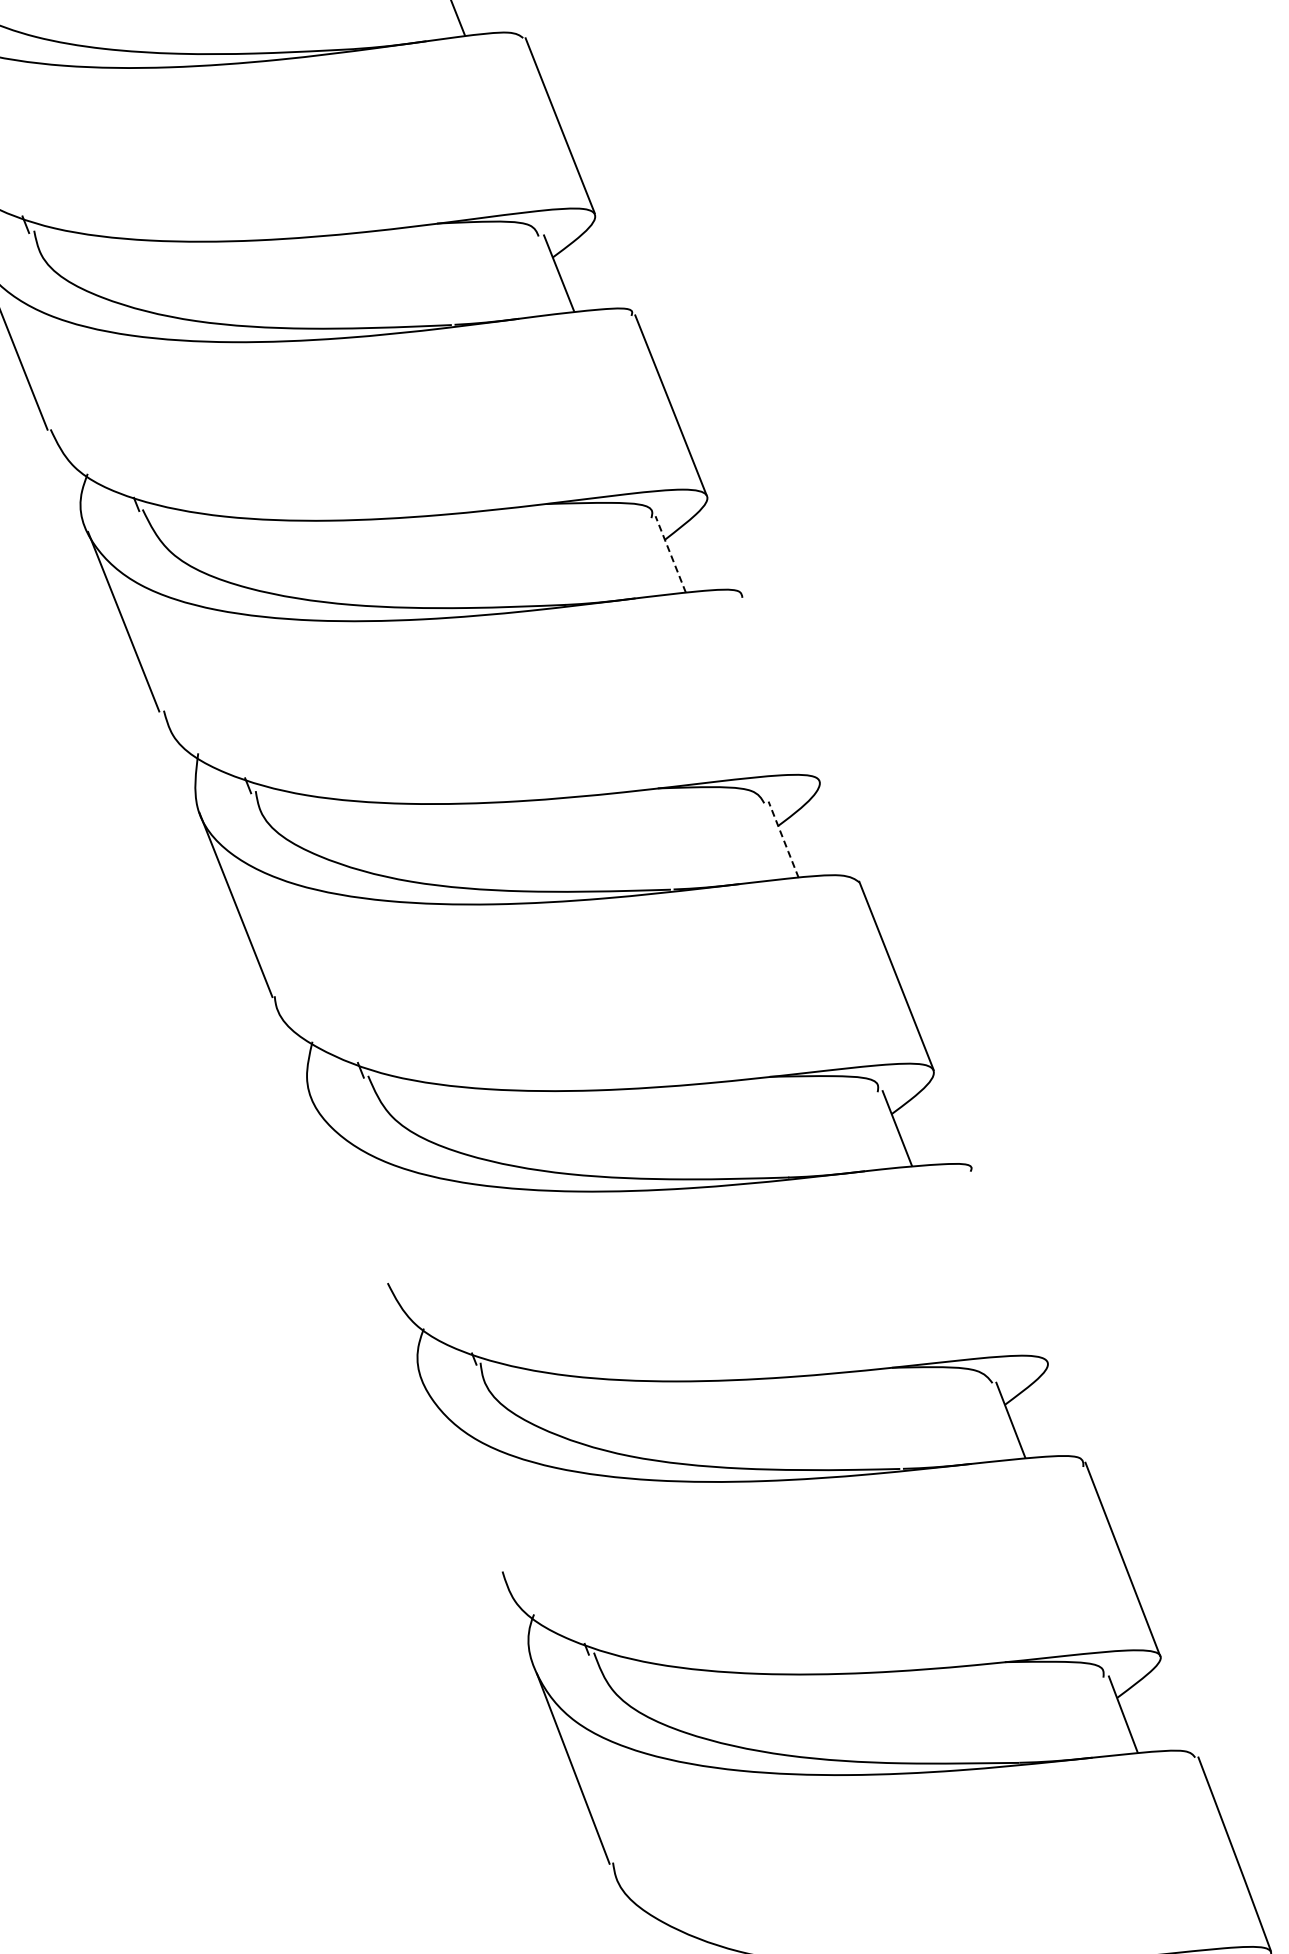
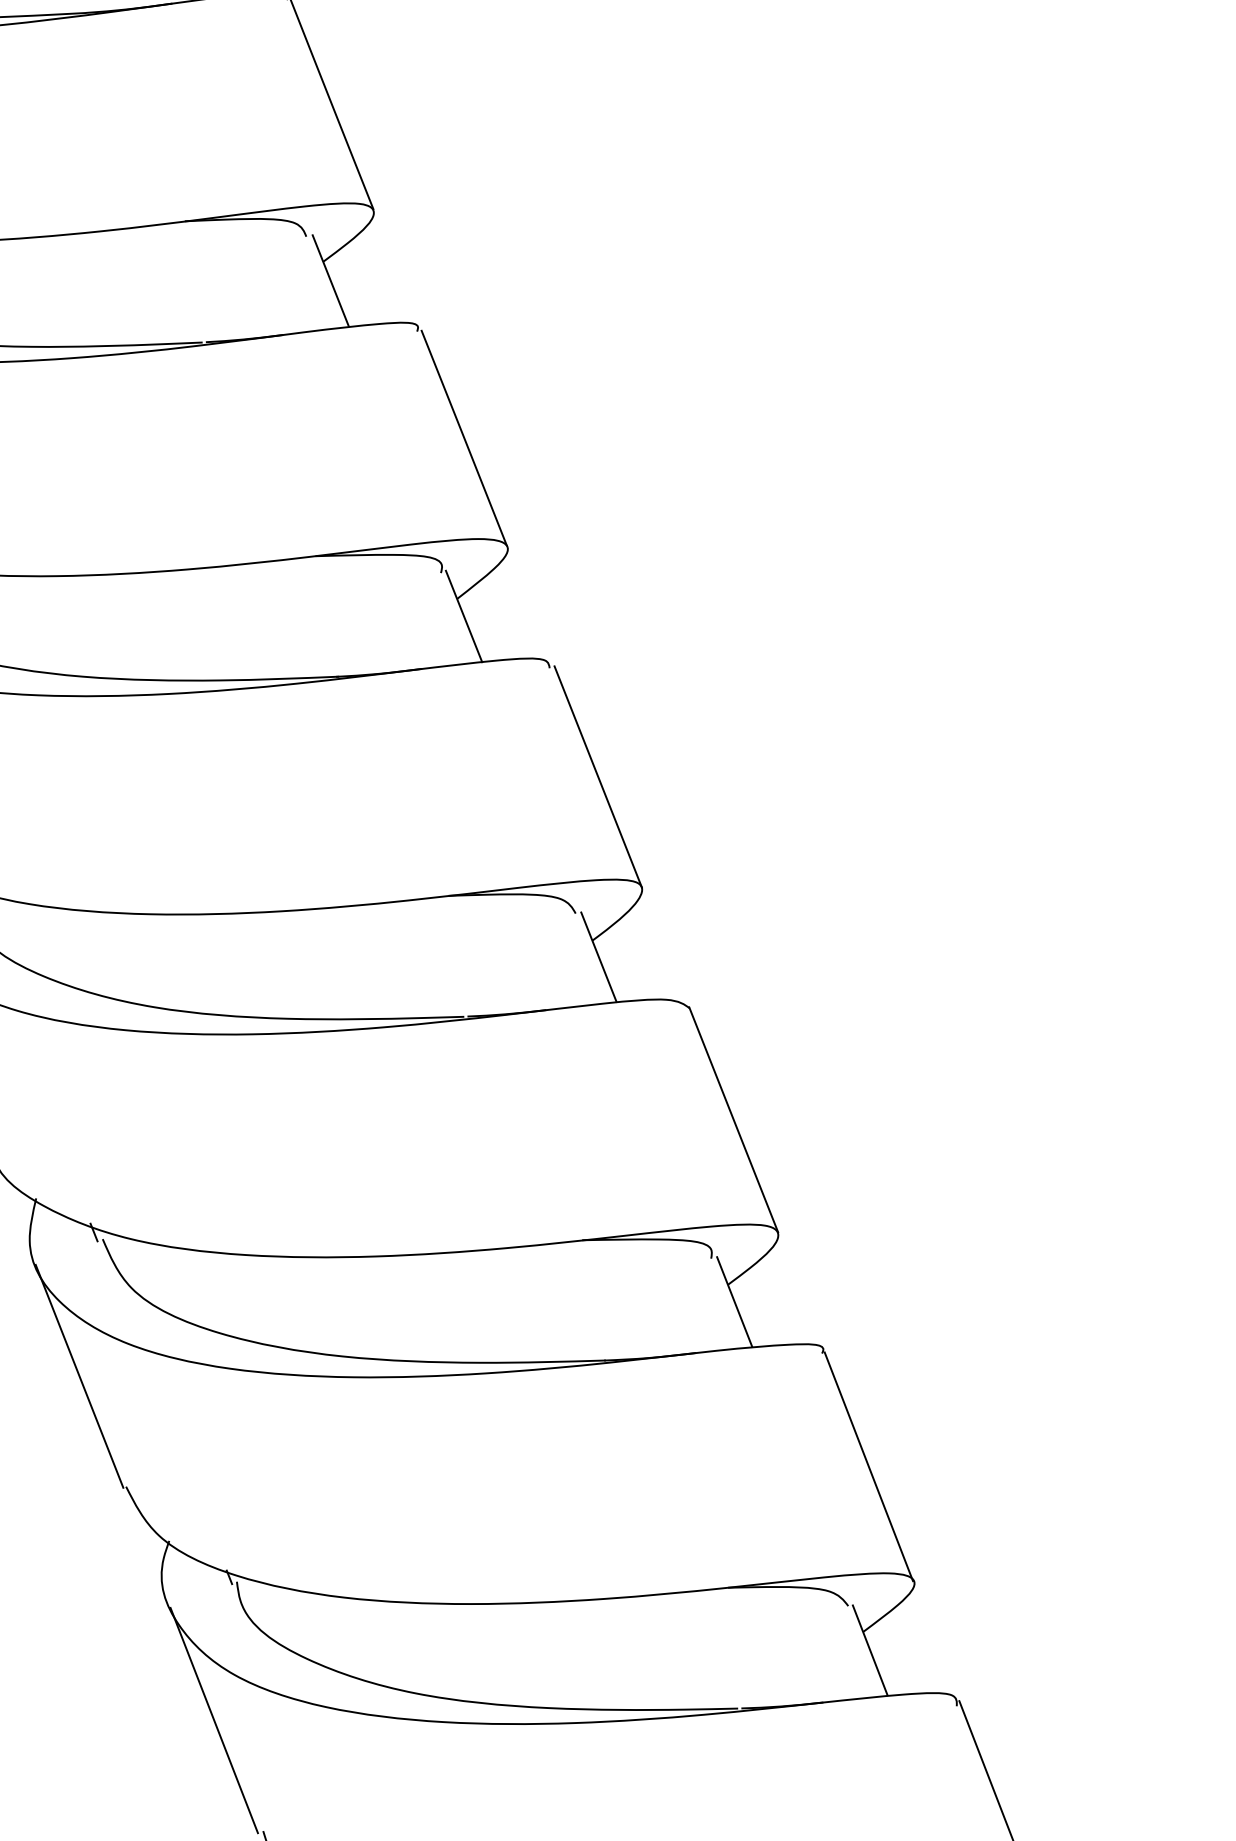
line: (670, 554) -> (463, 616), dashed -> solid
line: (782, 688) -> (597, 776), added
line: (783, 839) -> (598, 956), dashed -> solid
line: (348, 1190) -> (79, 1376), added
line: (1009, 1266) -> (868, 1466), added
line: (461, 1478) -> (214, 1719), added

